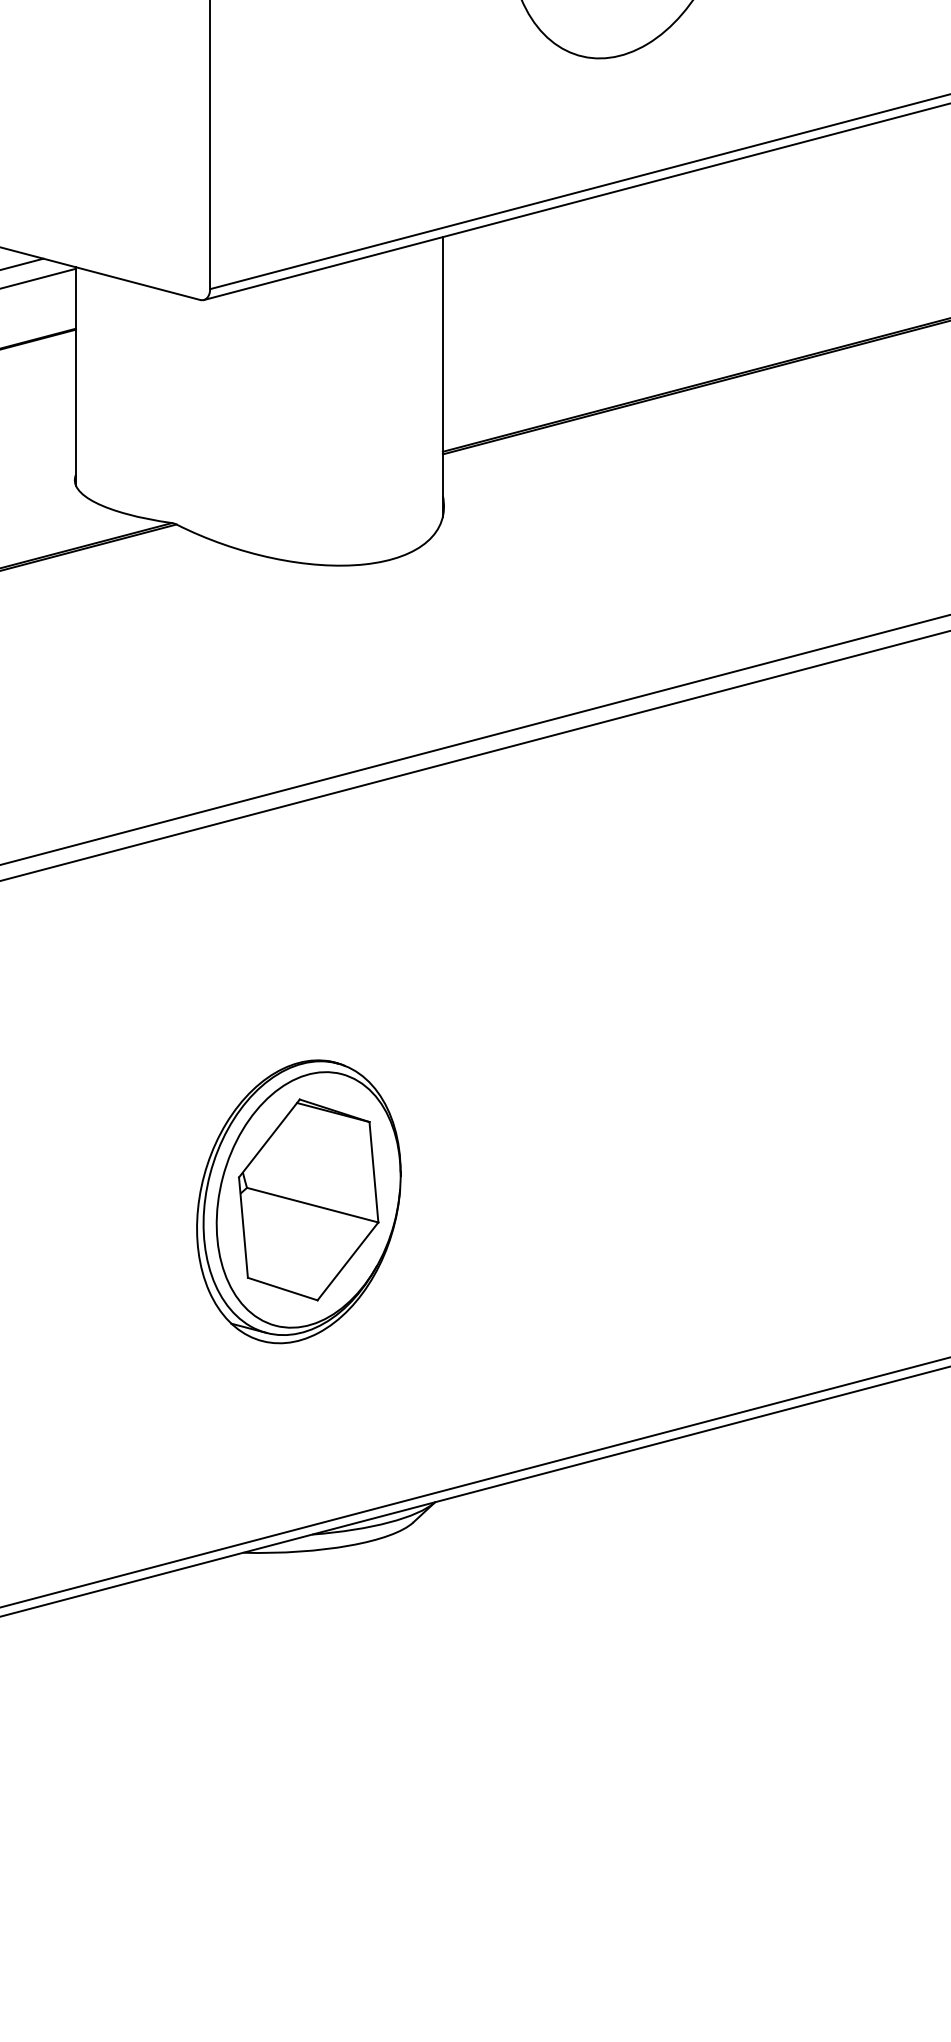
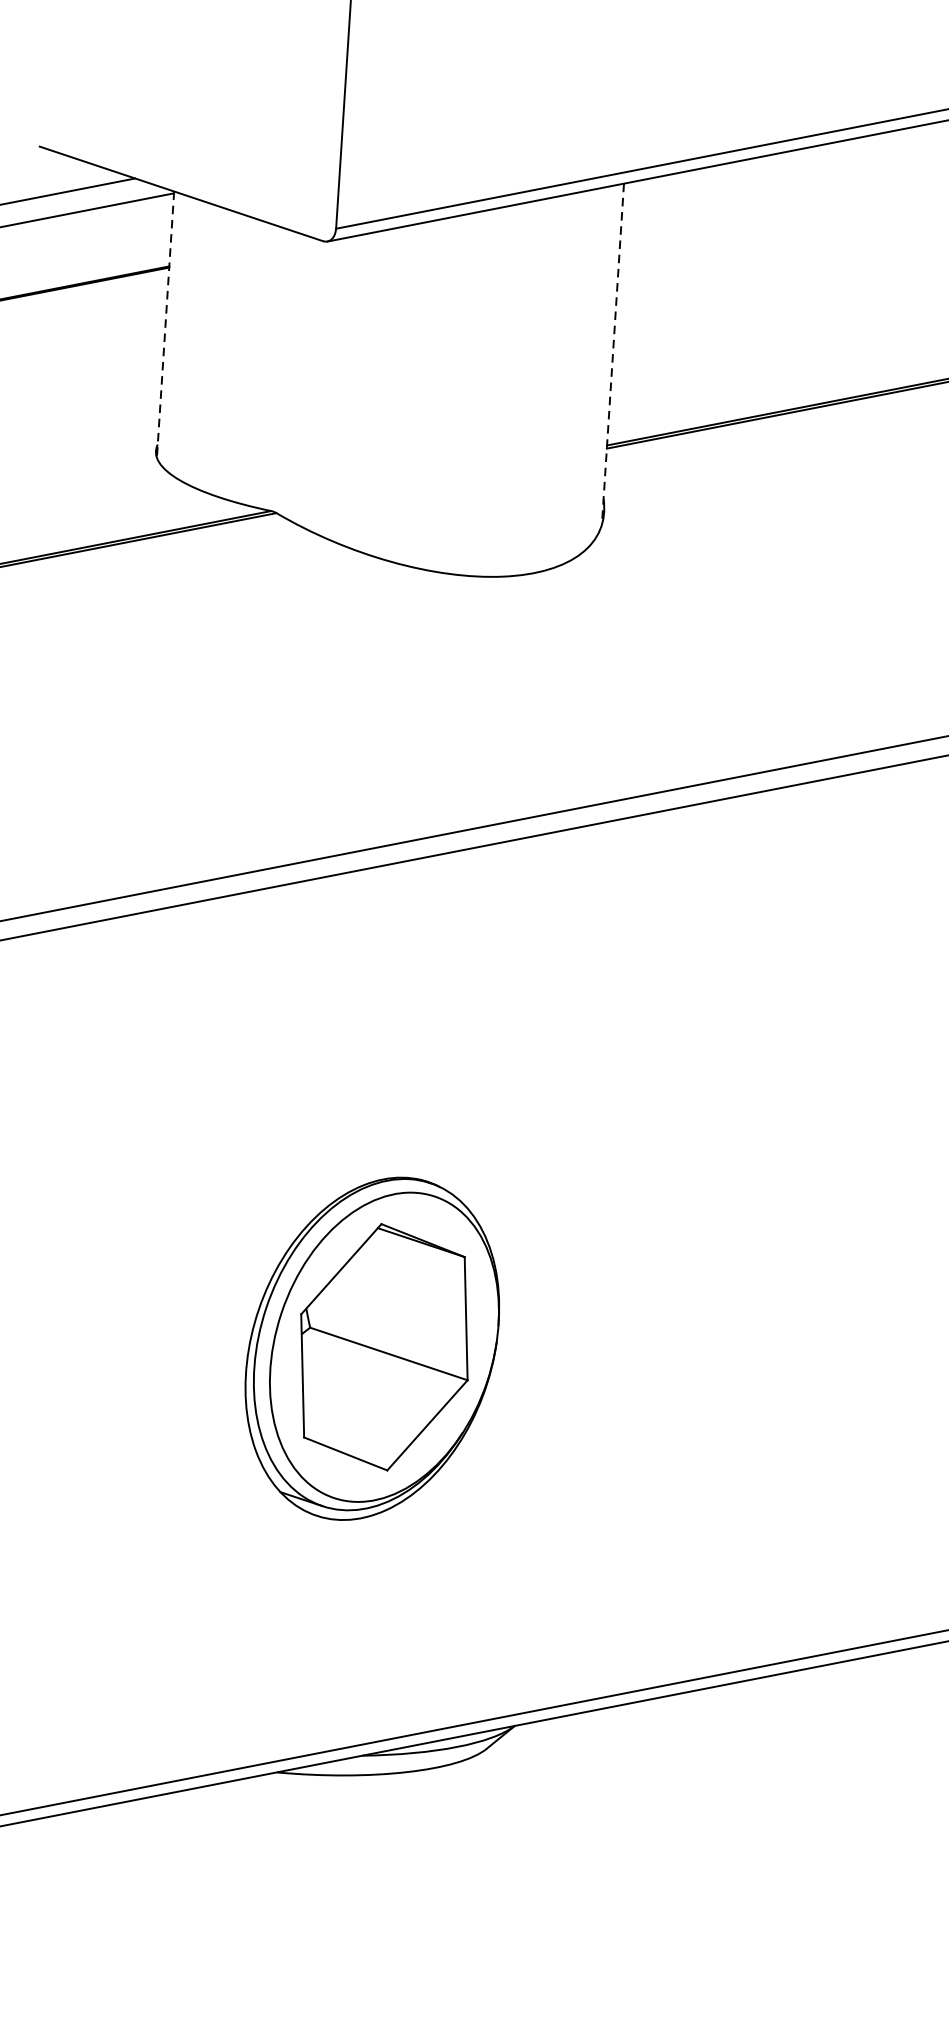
line: (75, 376) -> (164, 324), solid -> dashed
line: (442, 376) -> (612, 353), solid -> dashed

